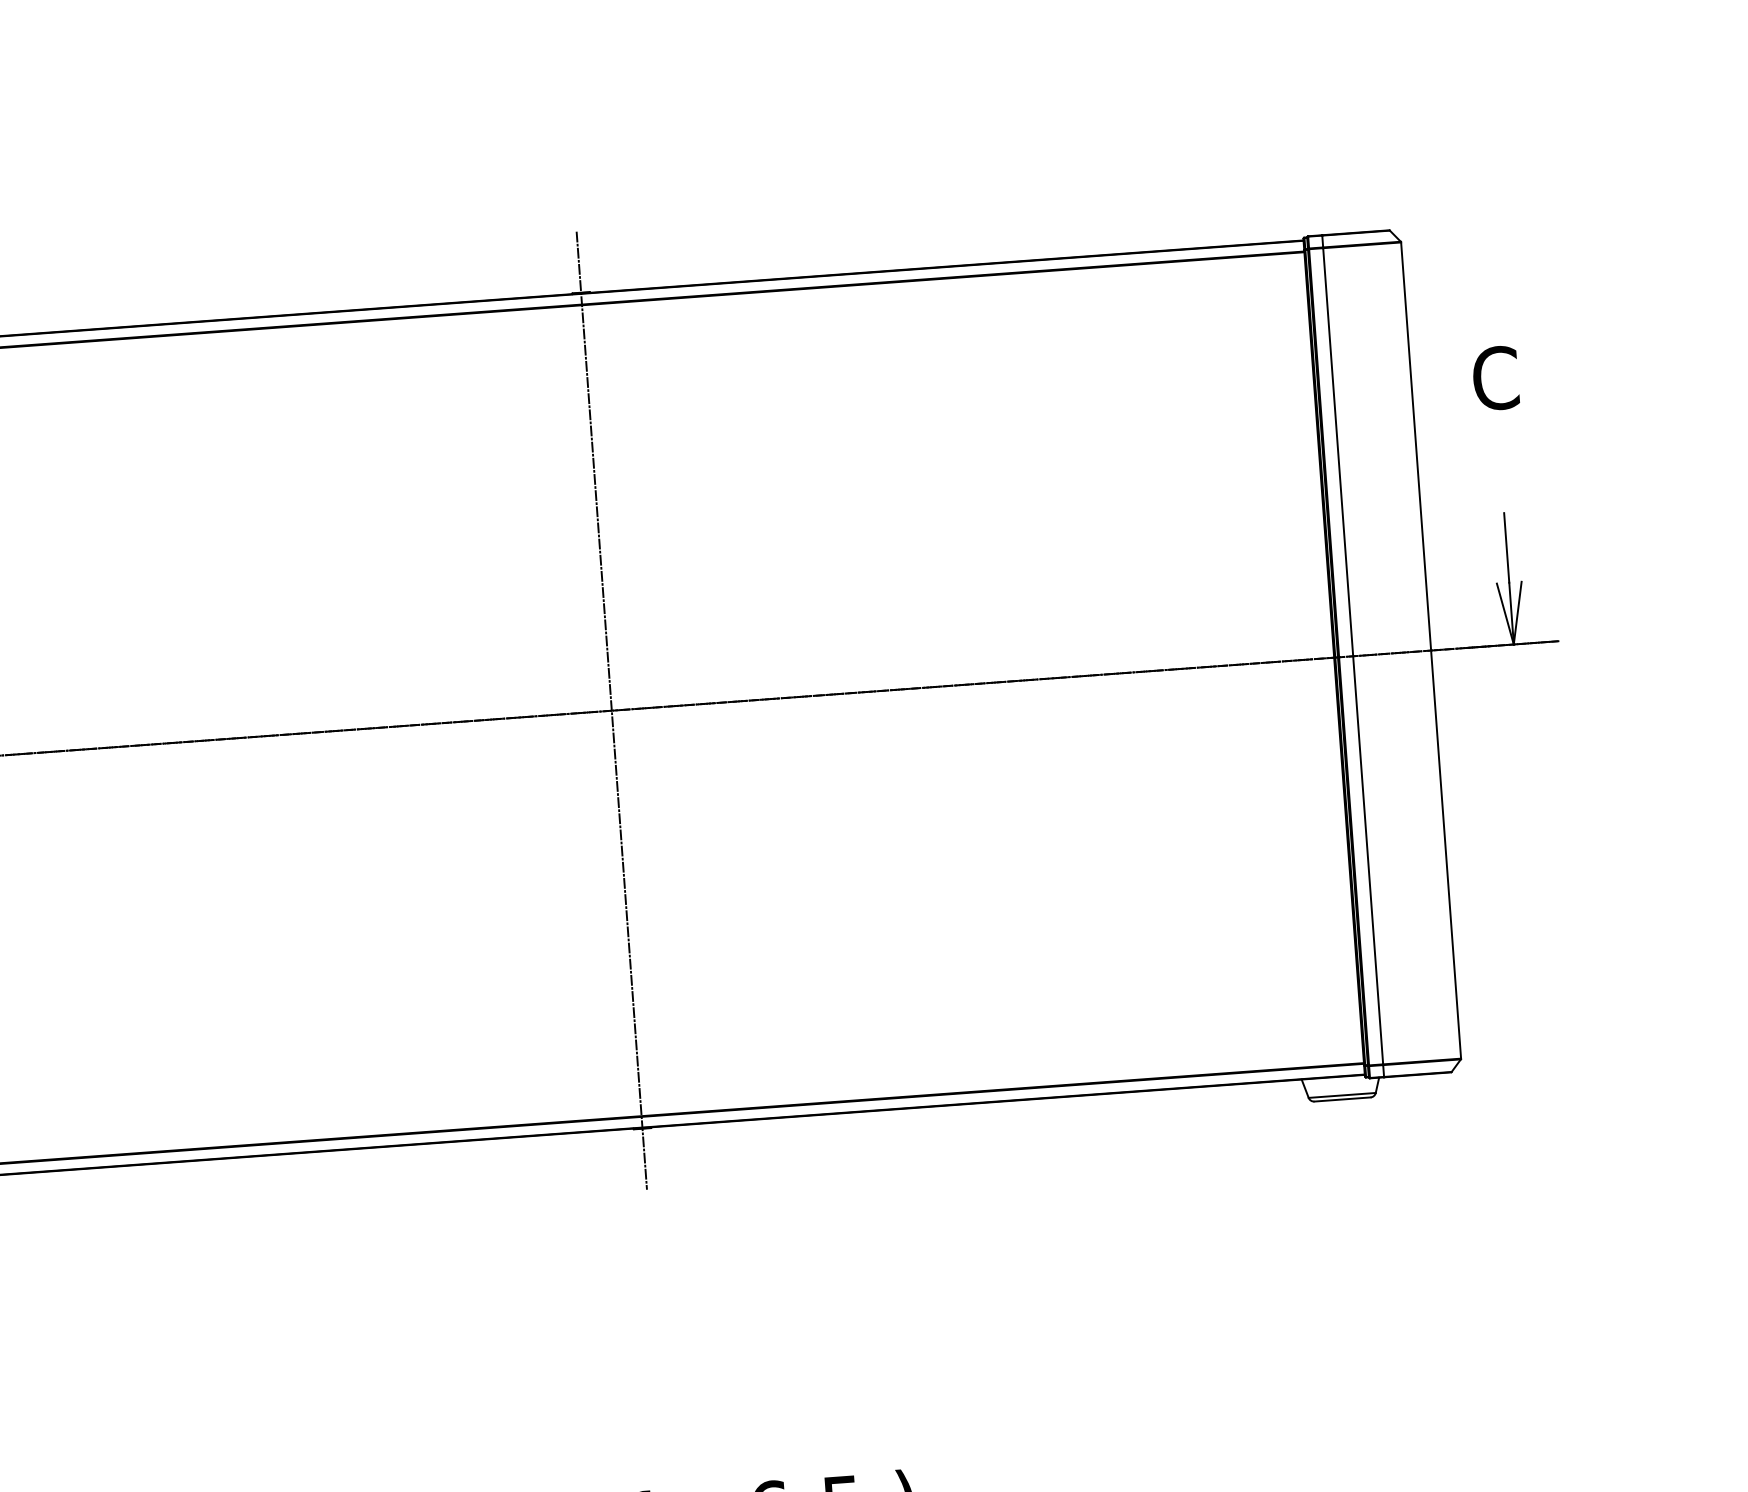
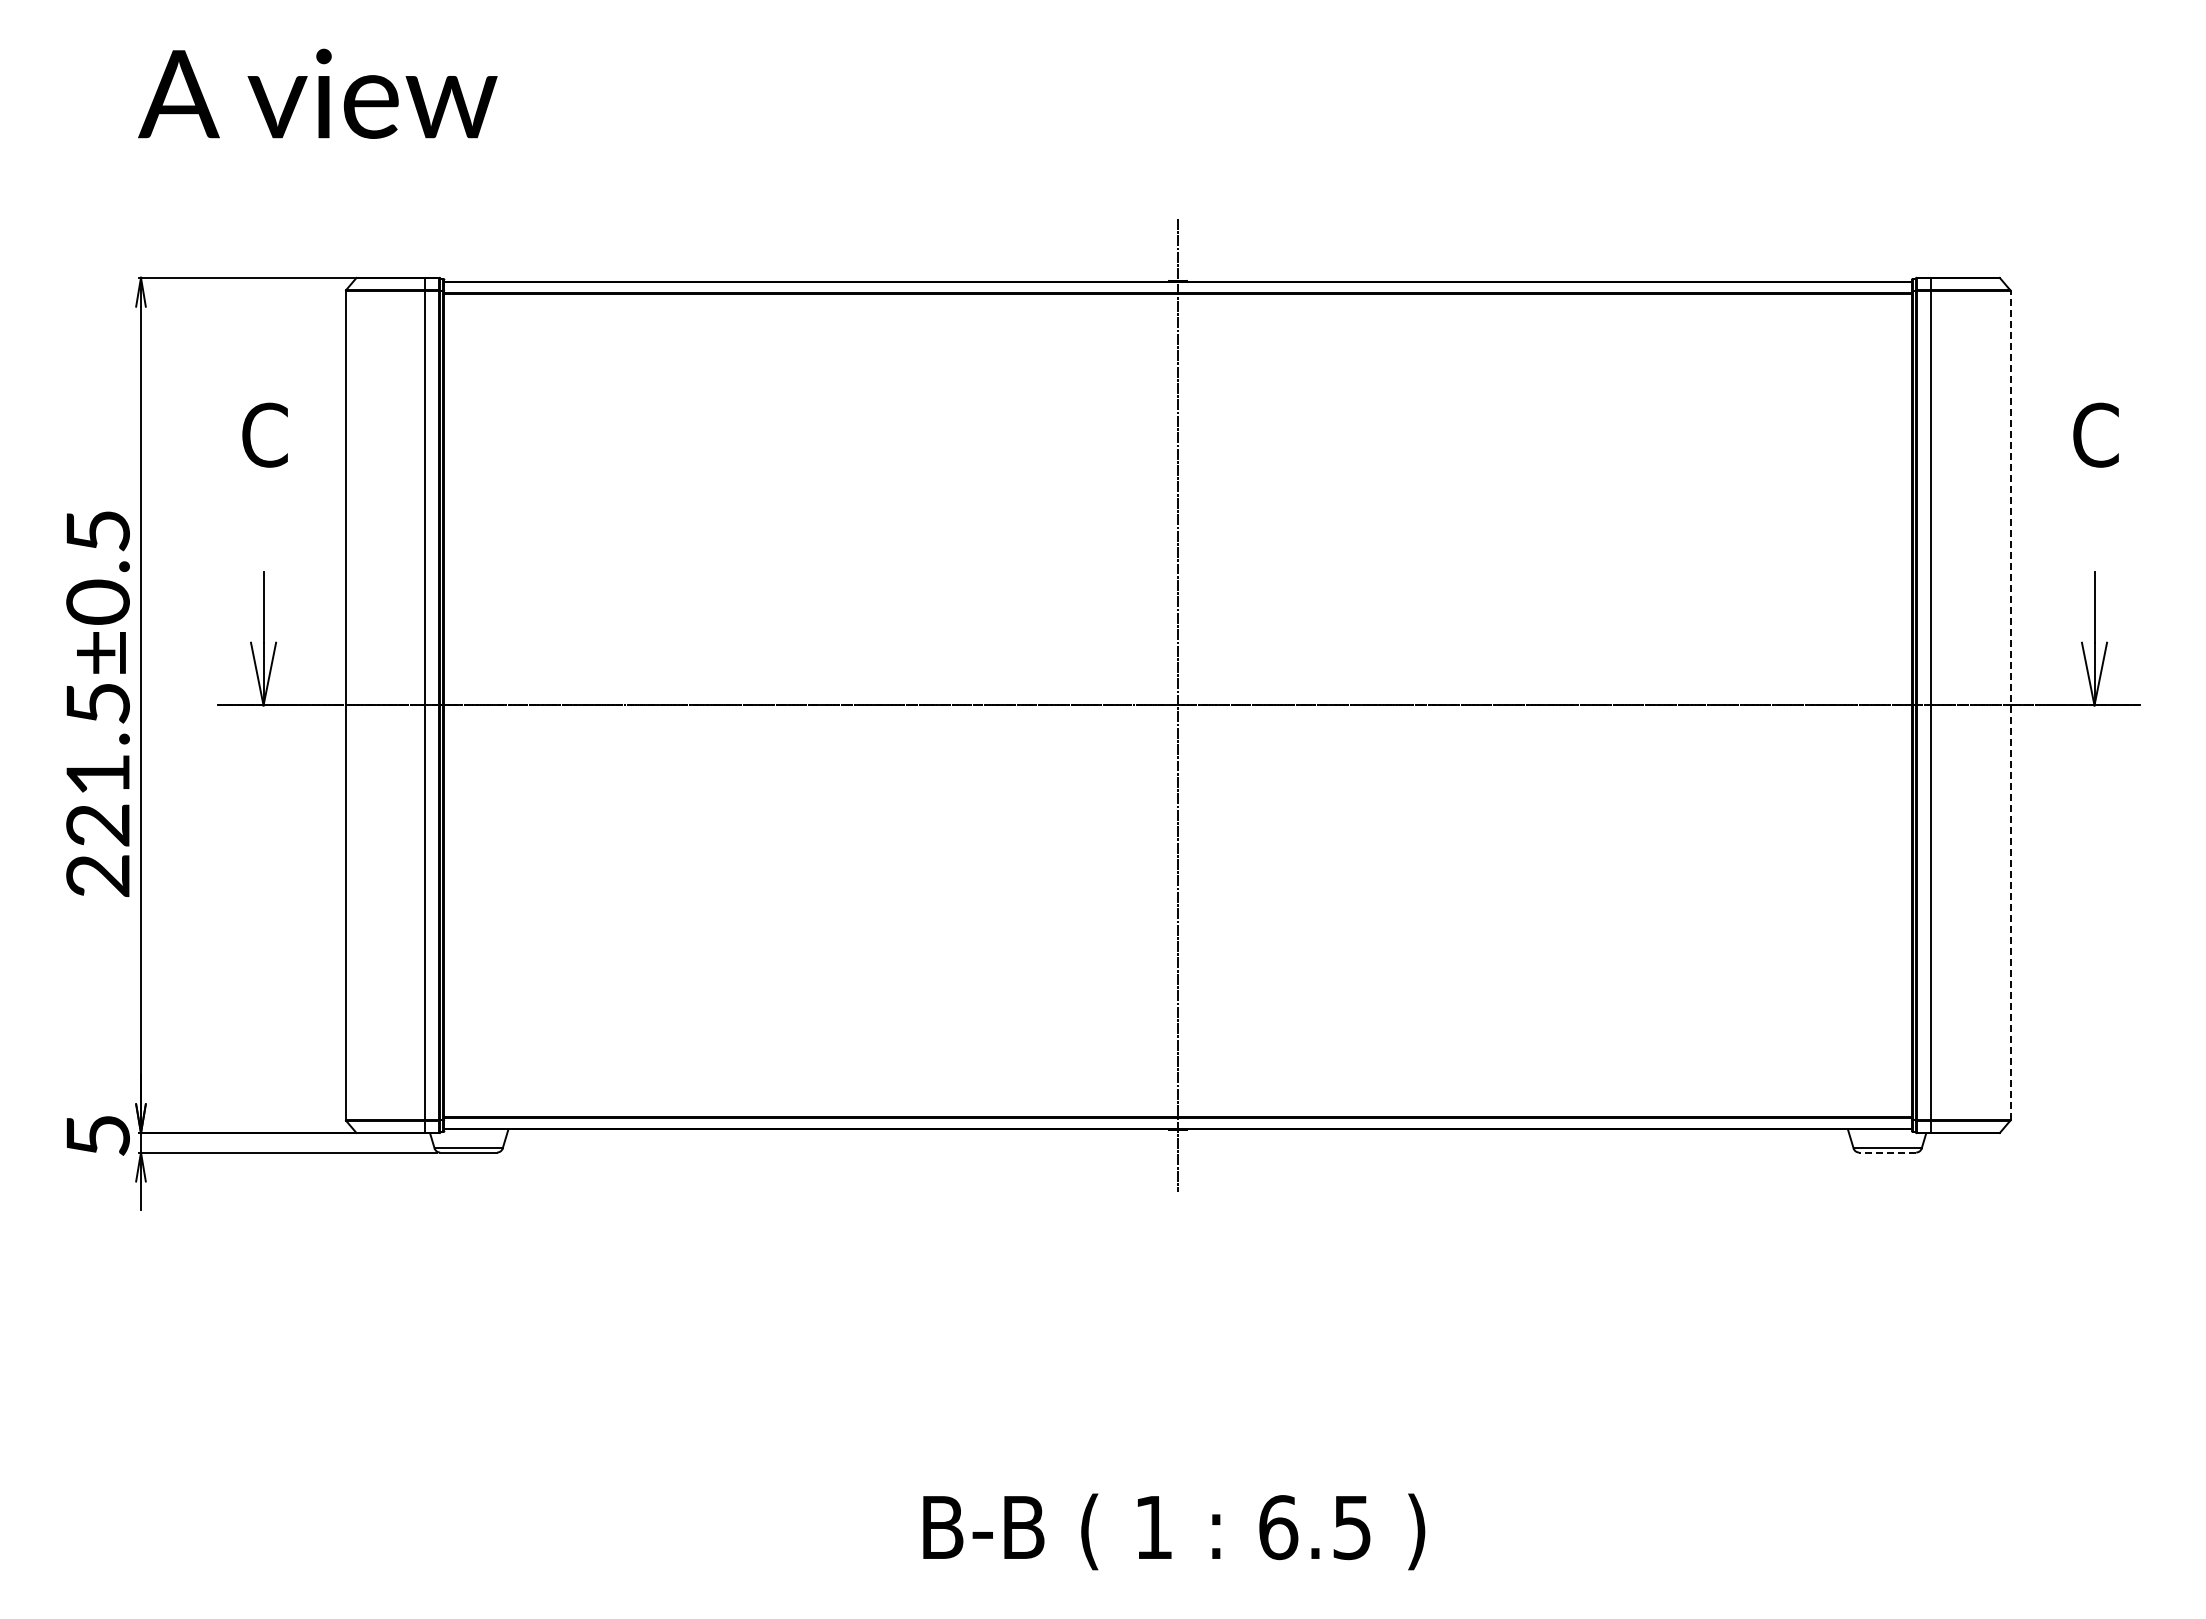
line: (1431, 650) -> (2010, 705), solid -> dashed
line: (1342, 1099) -> (1887, 1152), solid -> dashed

